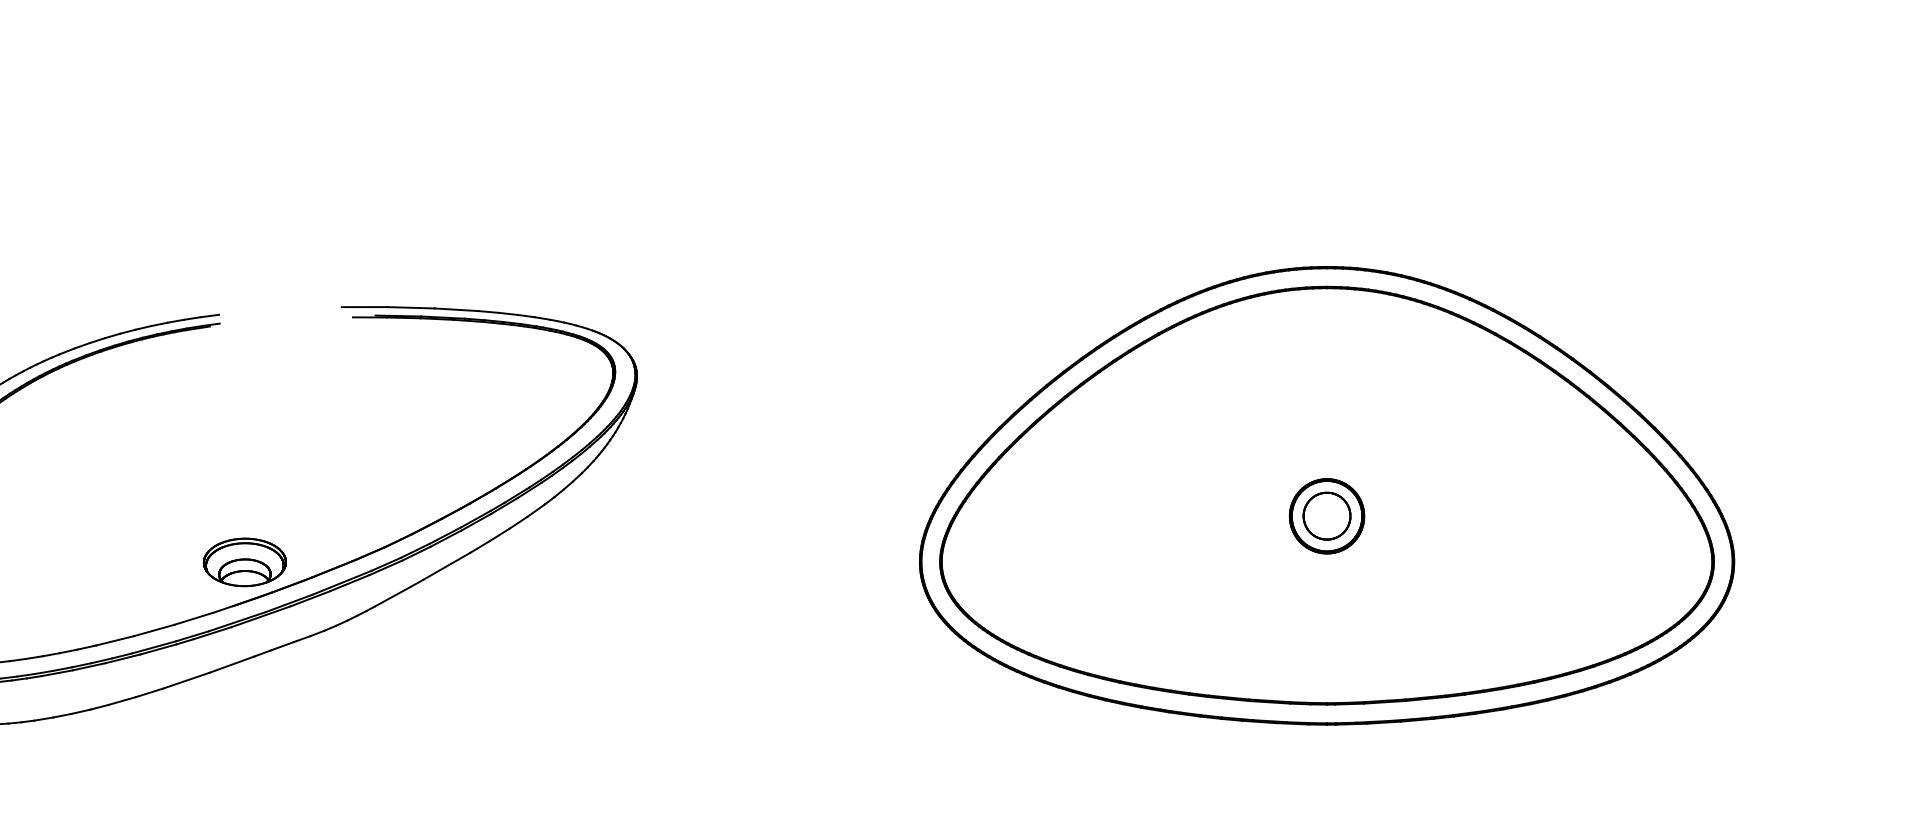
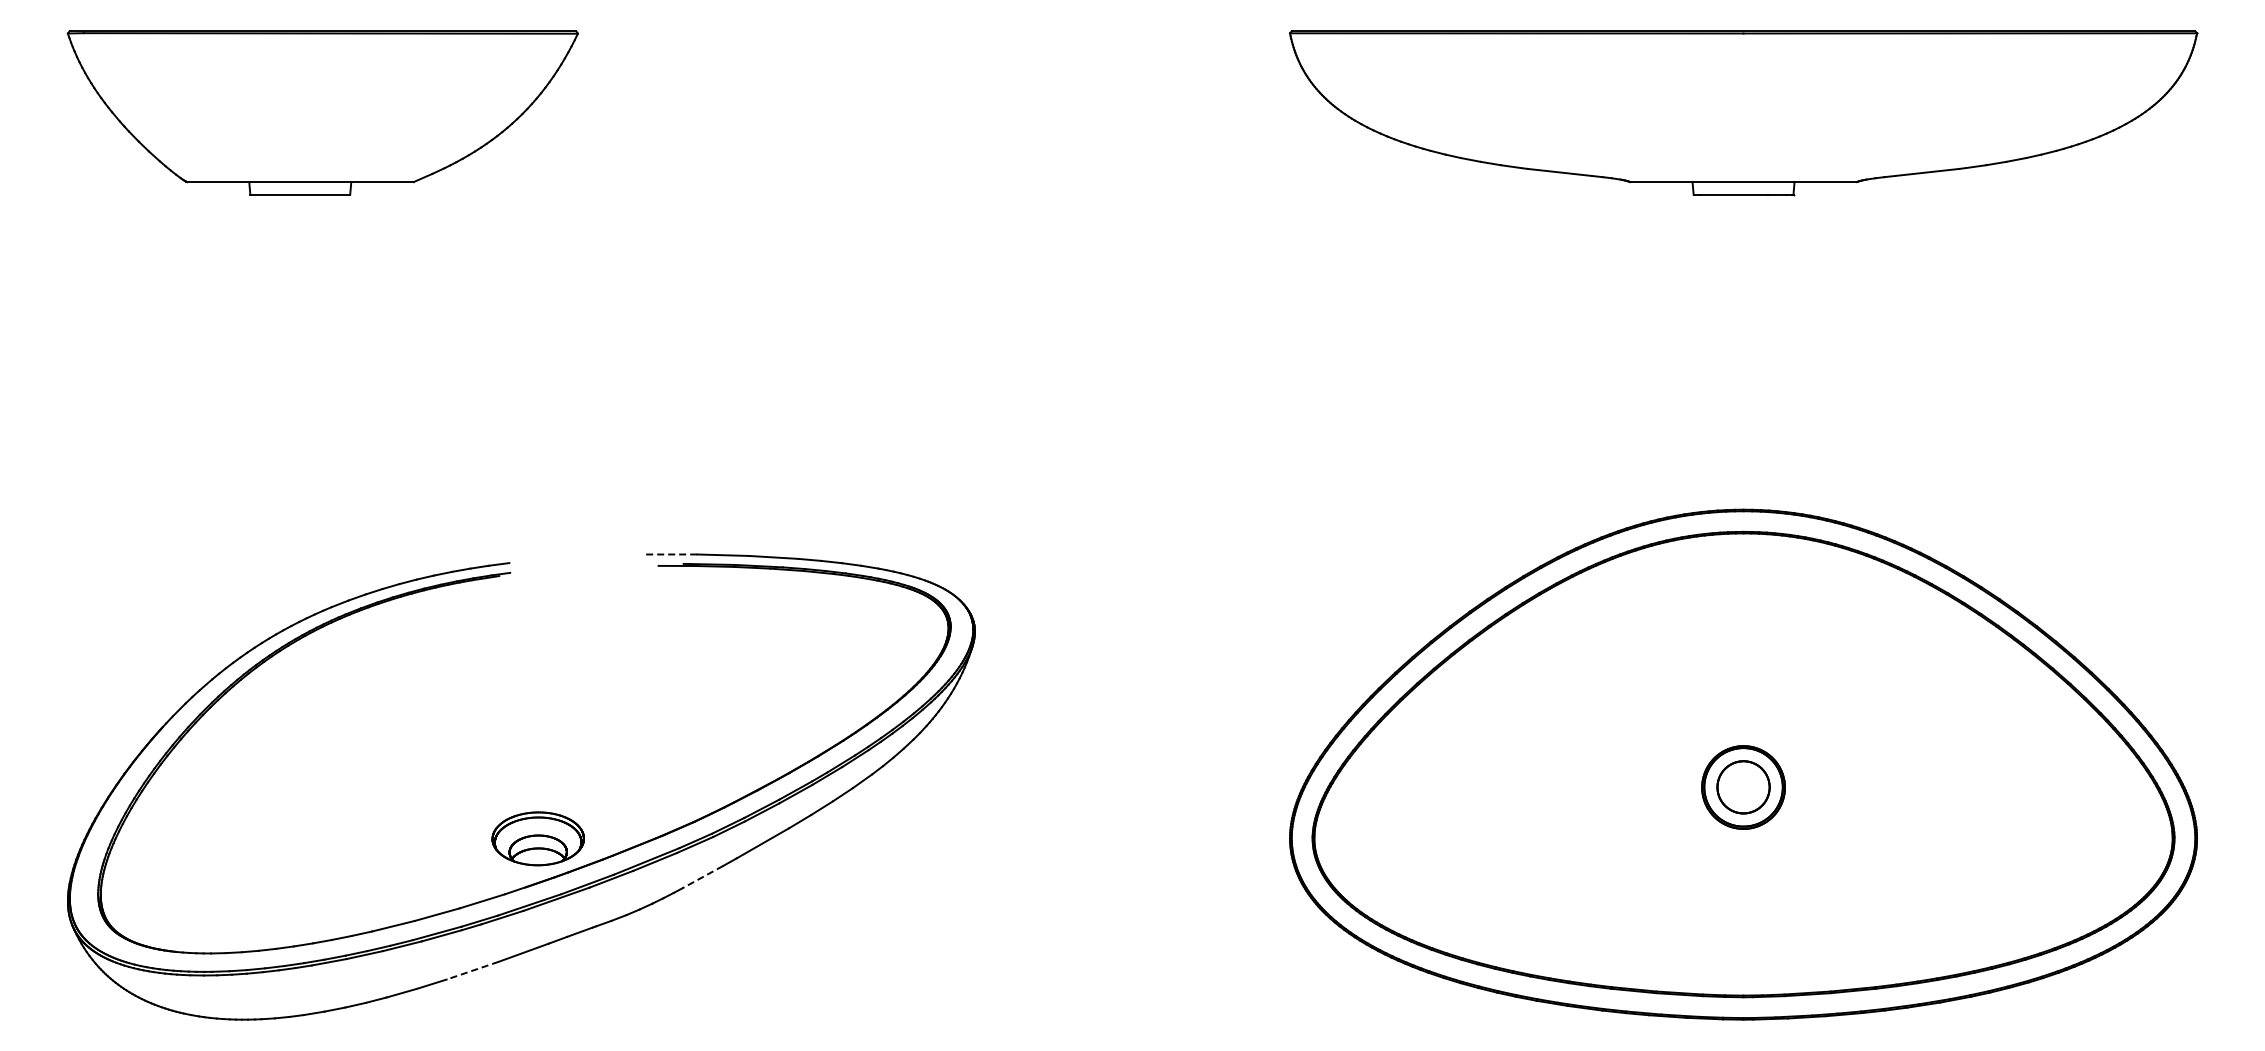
line: (364, 307) -> (671, 554), solid -> dashed
line: (392, 597) -> (702, 877), solid -> dashed
line: (185, 680) -> (472, 970), solid -> dashed

